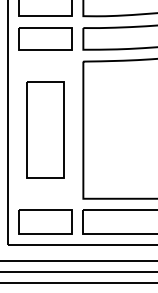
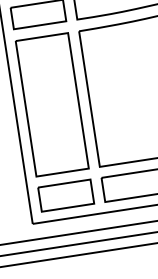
part: (45, 130) -> (52, 105), size x1.43

